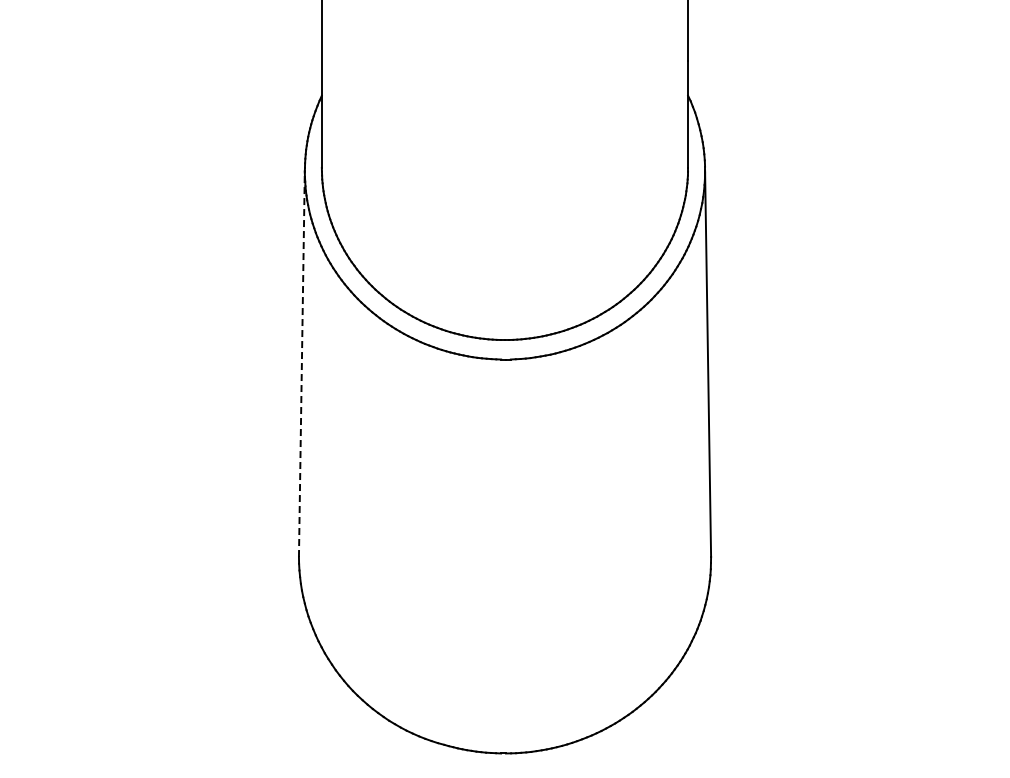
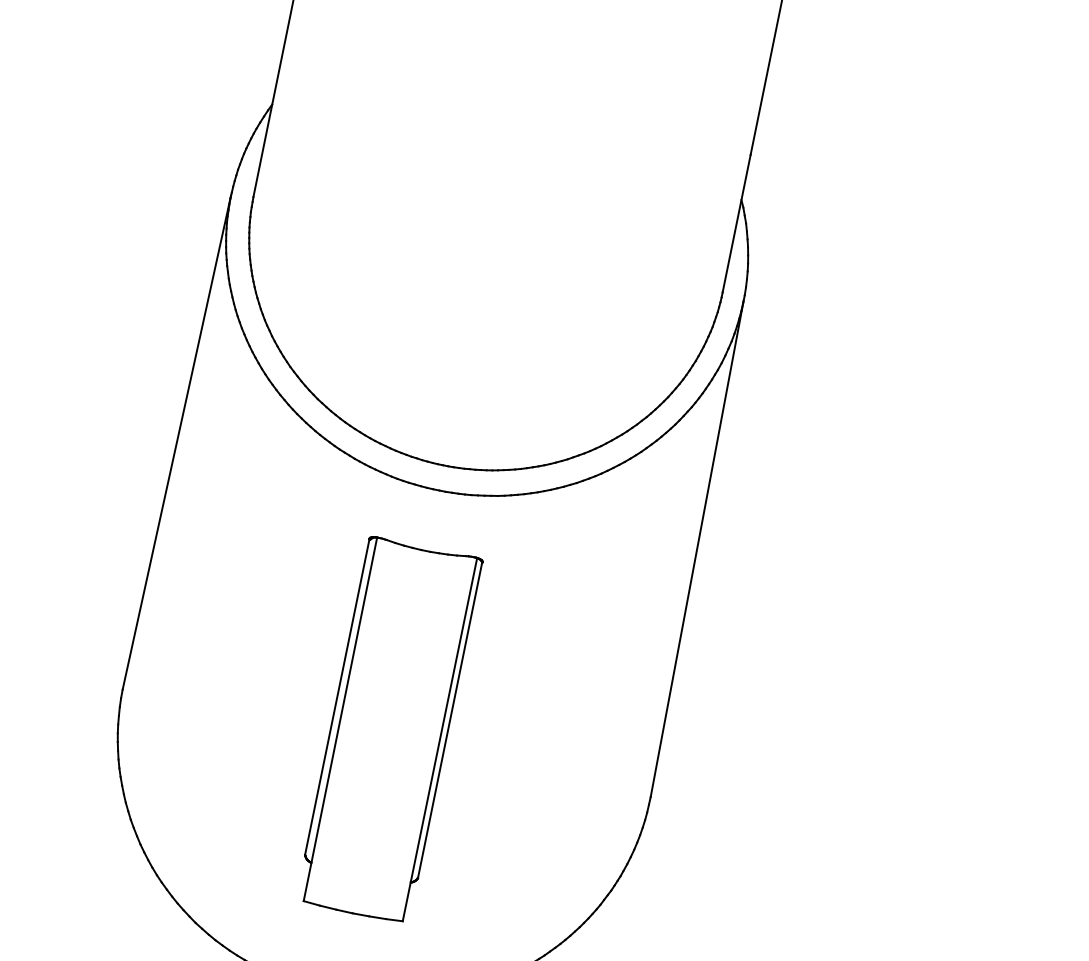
line: (301, 363) -> (176, 442), dashed -> solid
part: (504, 546) -> (388, 729), added

